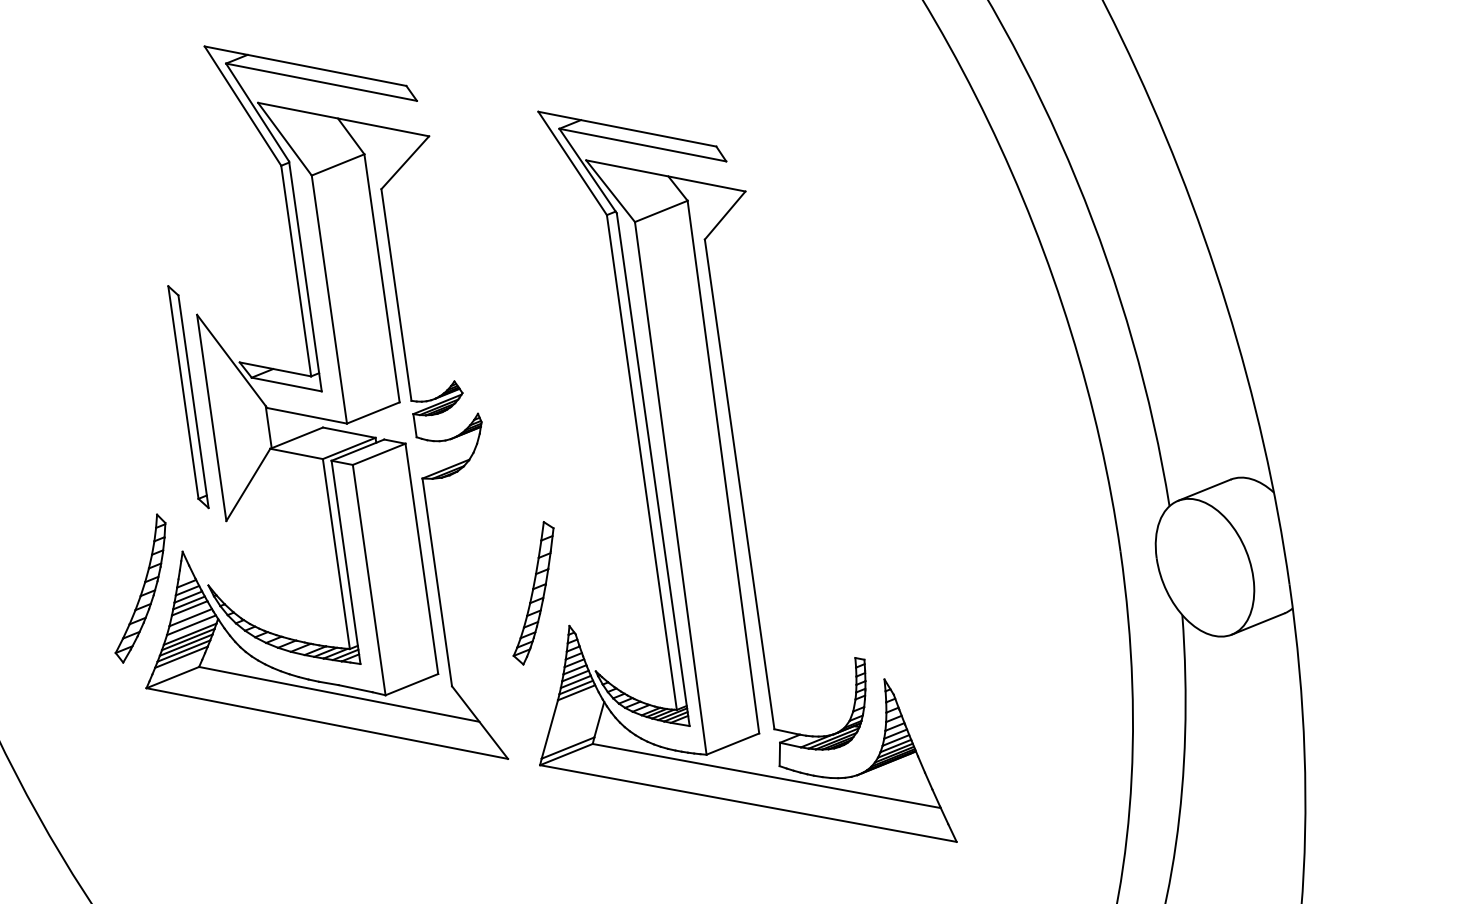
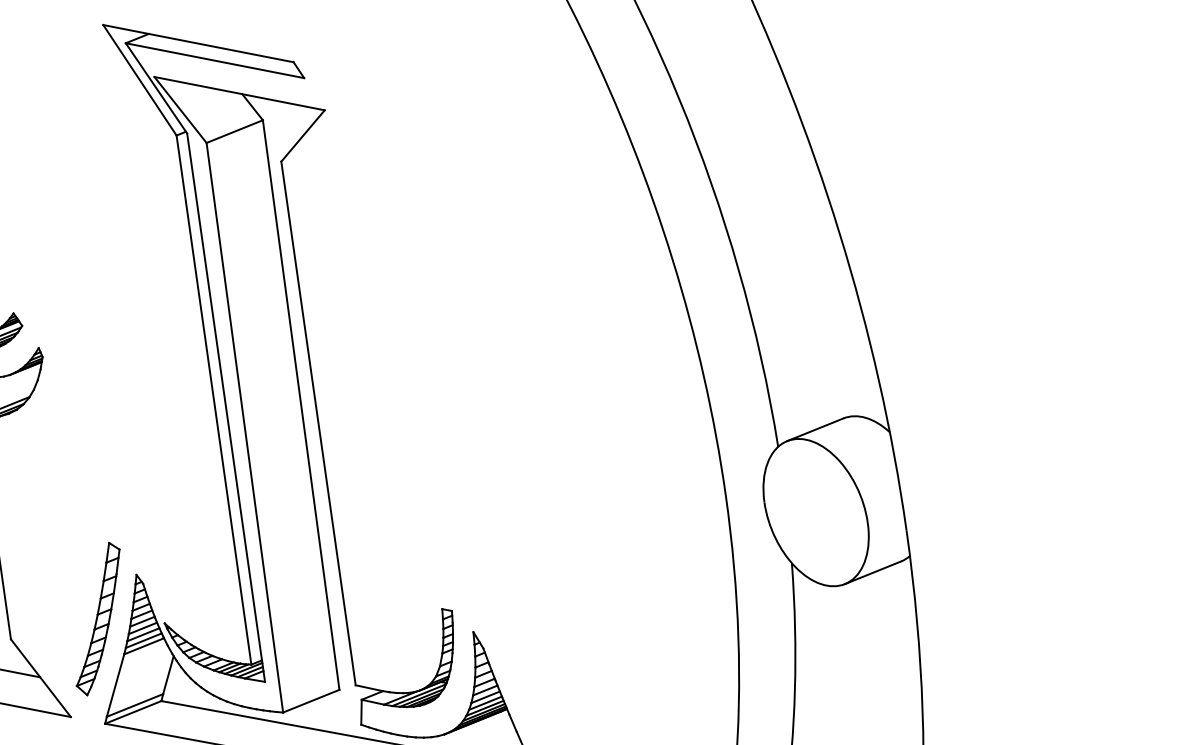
part: (533, 593) -> (98, 619), moved

